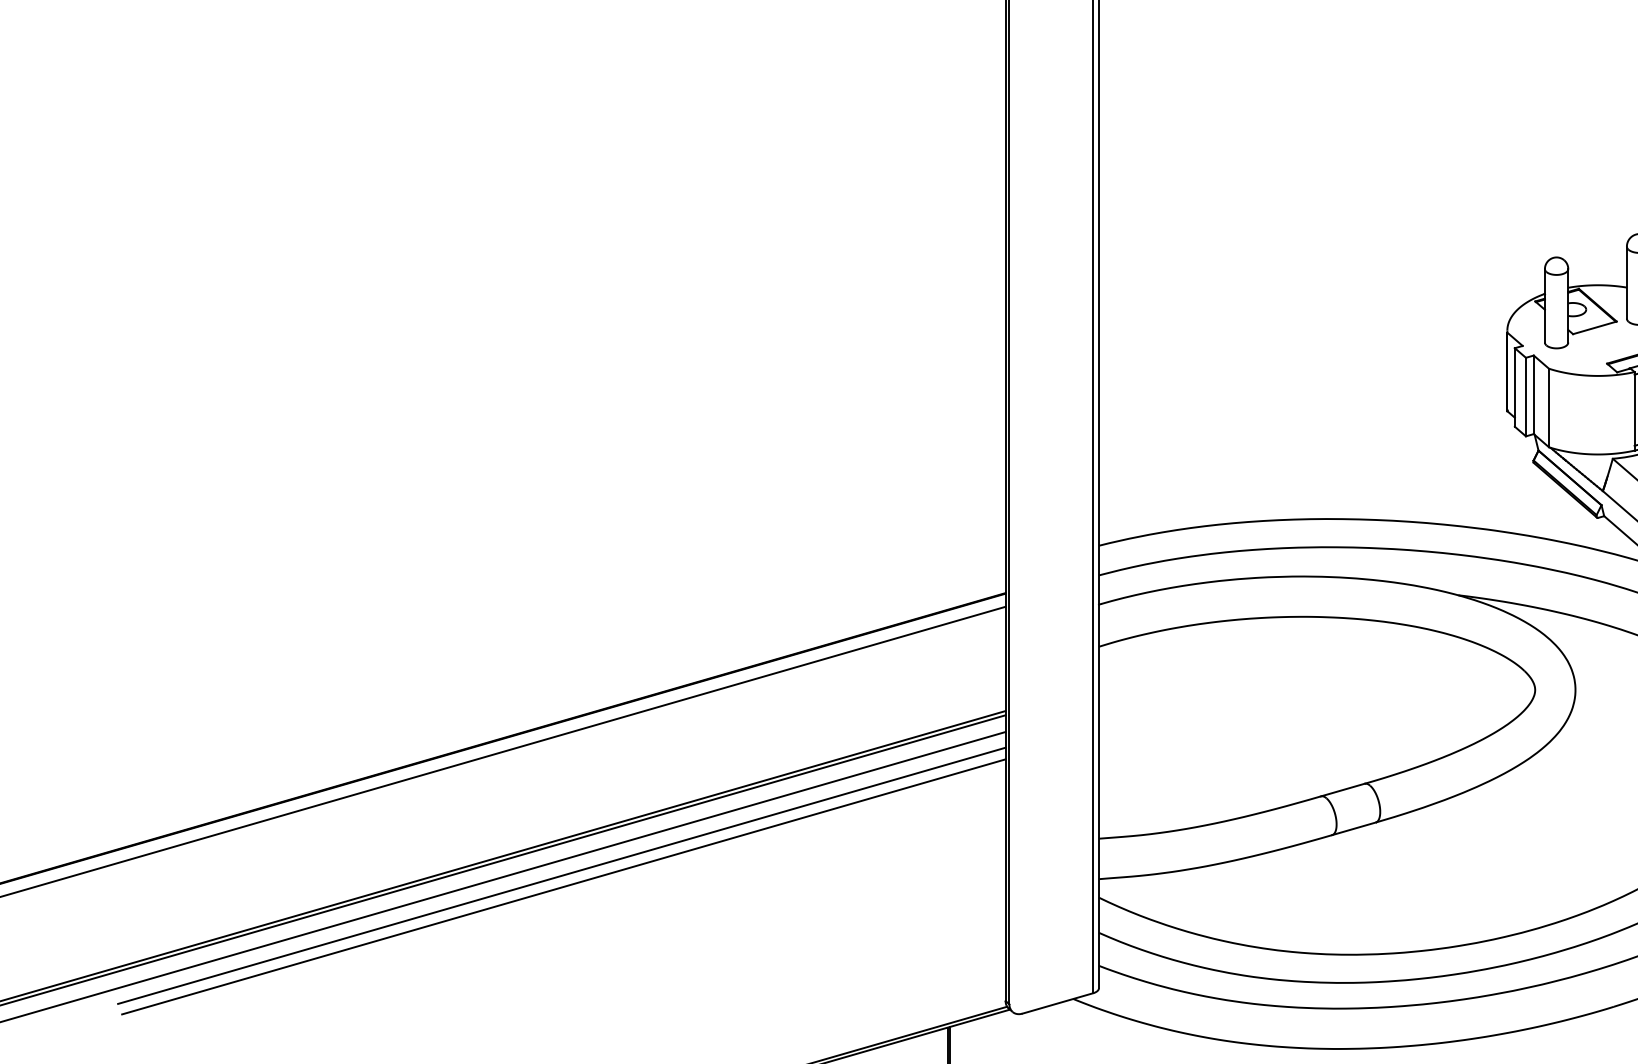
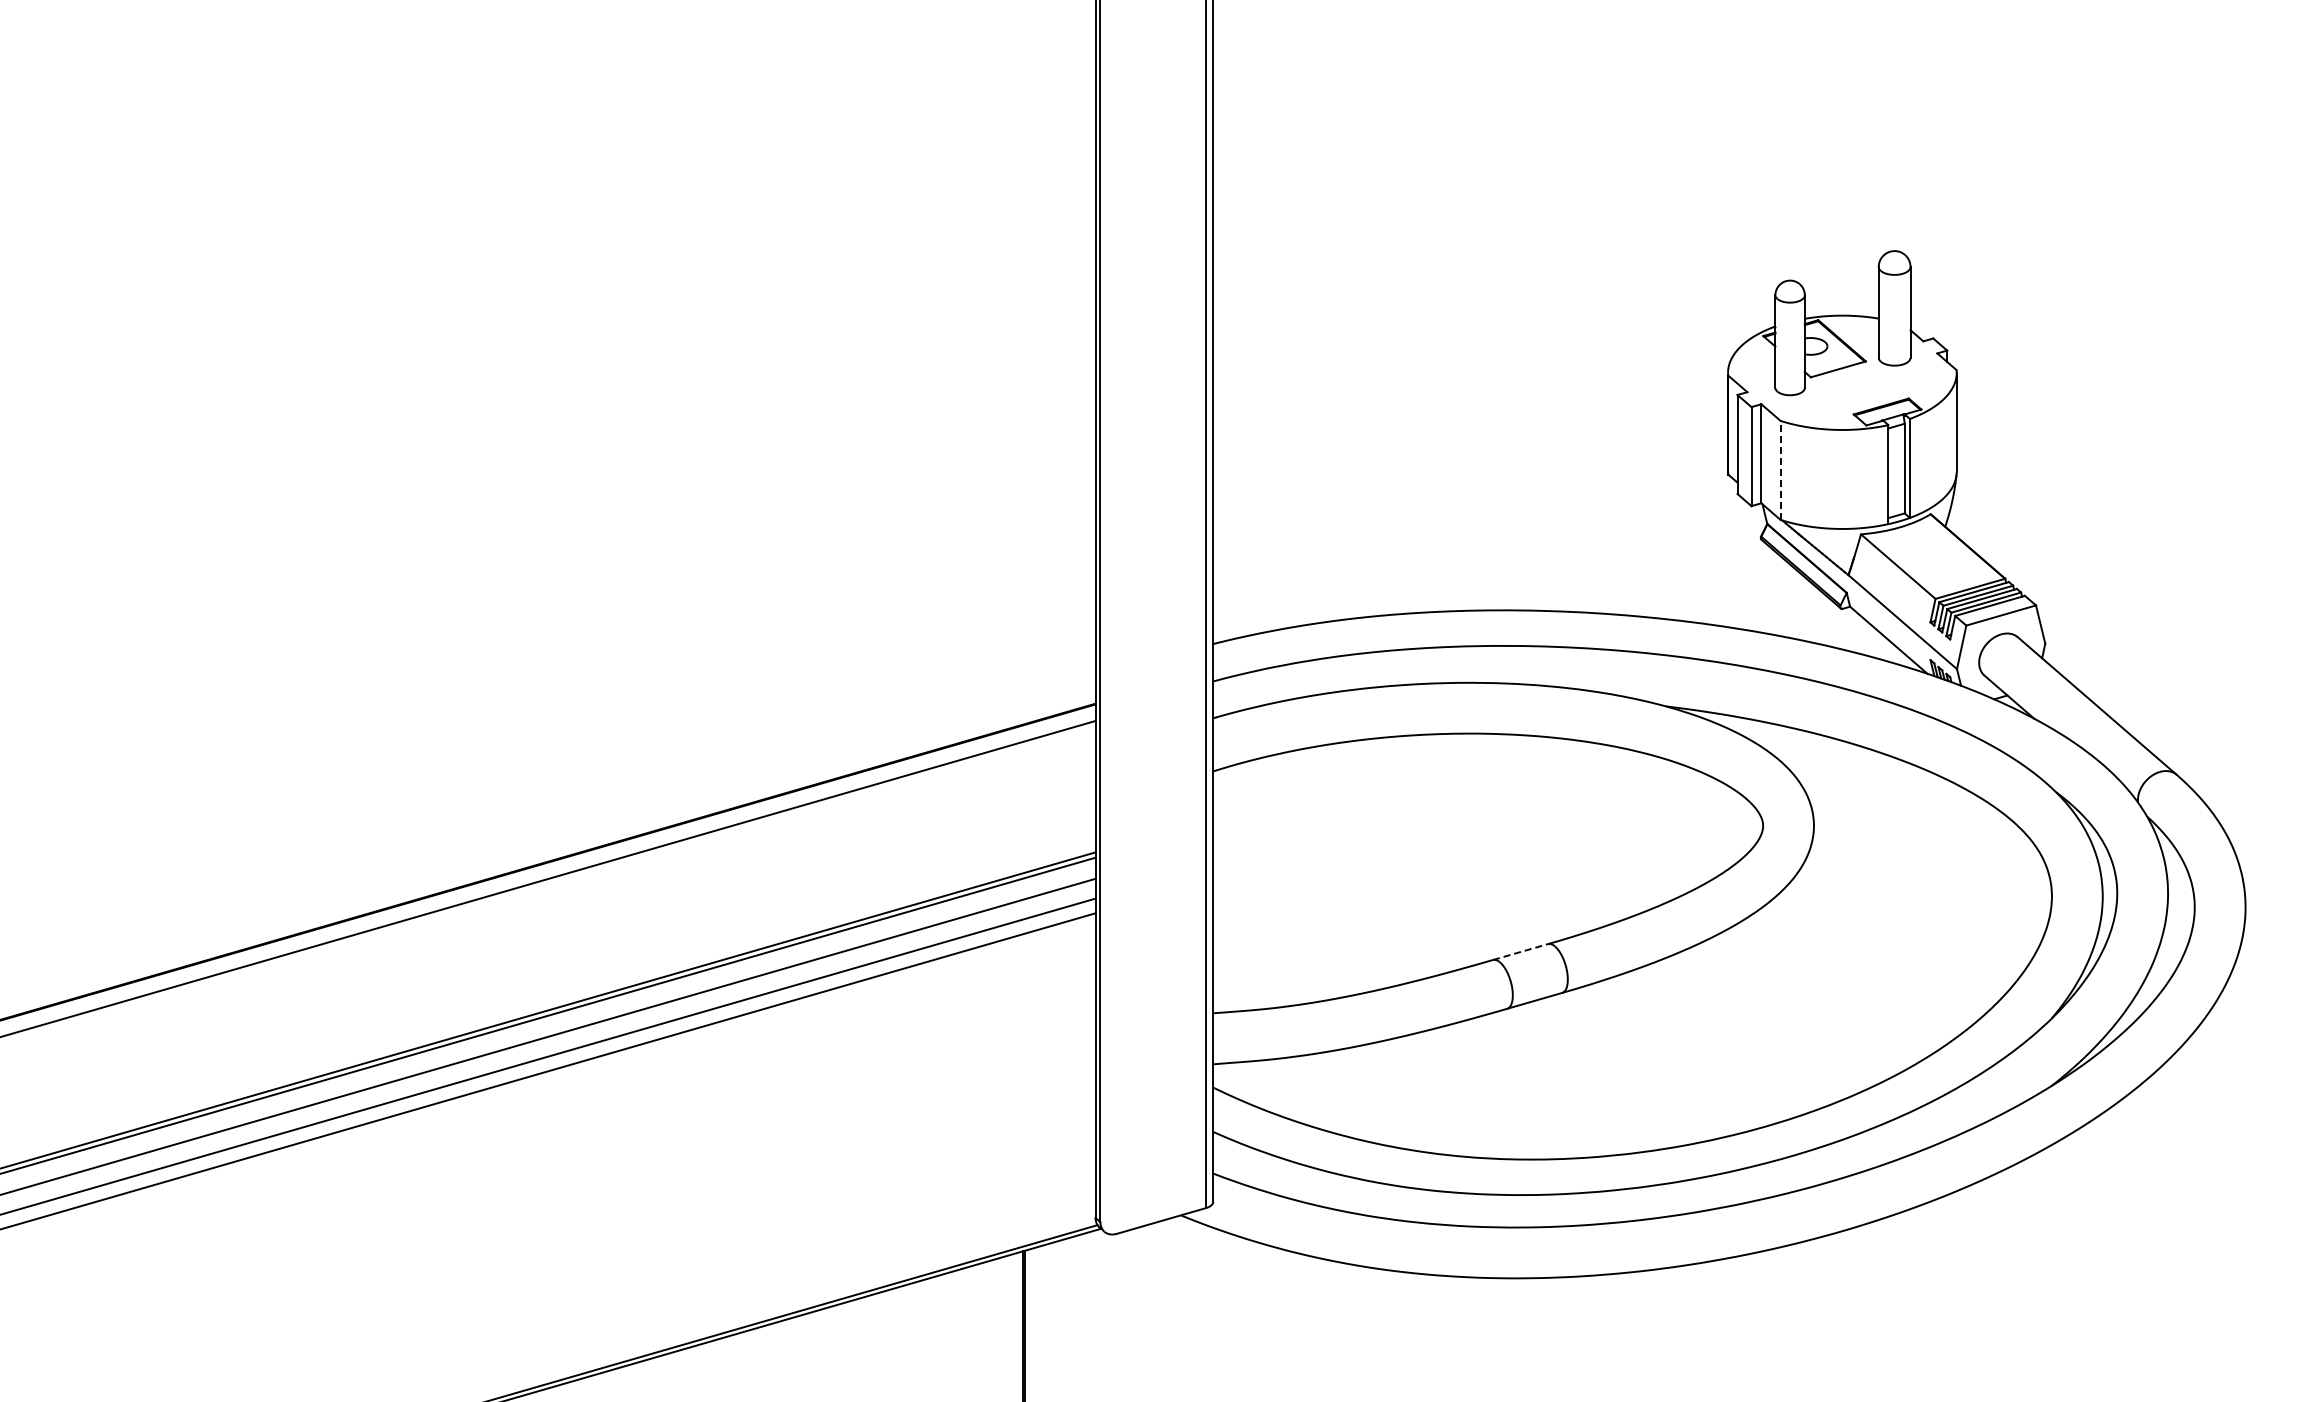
line: (1548, 408) -> (1780, 470), solid -> dashed
line: (1342, 790) -> (1520, 952), solid -> dashed

